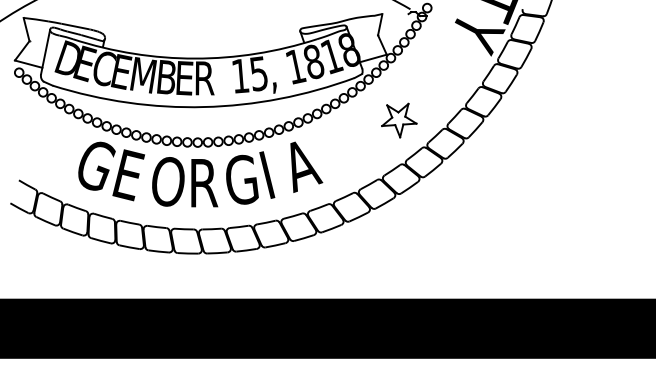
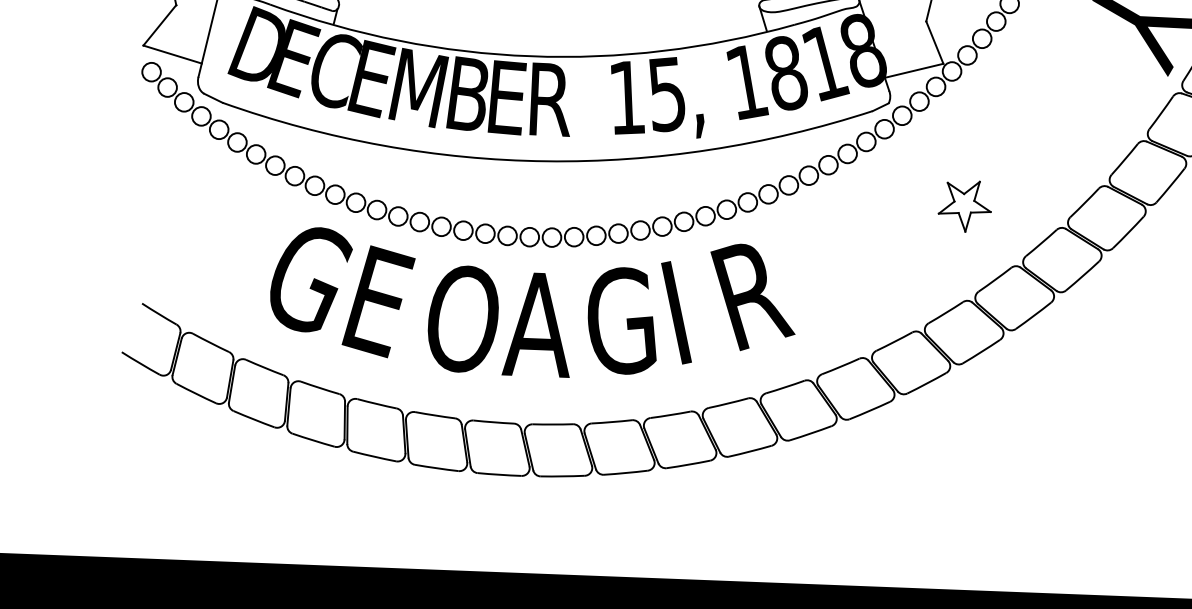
part: (399, 120) -> (965, 206), size x0.7
text: (302, 166) -> (752, 297), A -> R
text: (202, 183) -> (536, 325), R -> A

